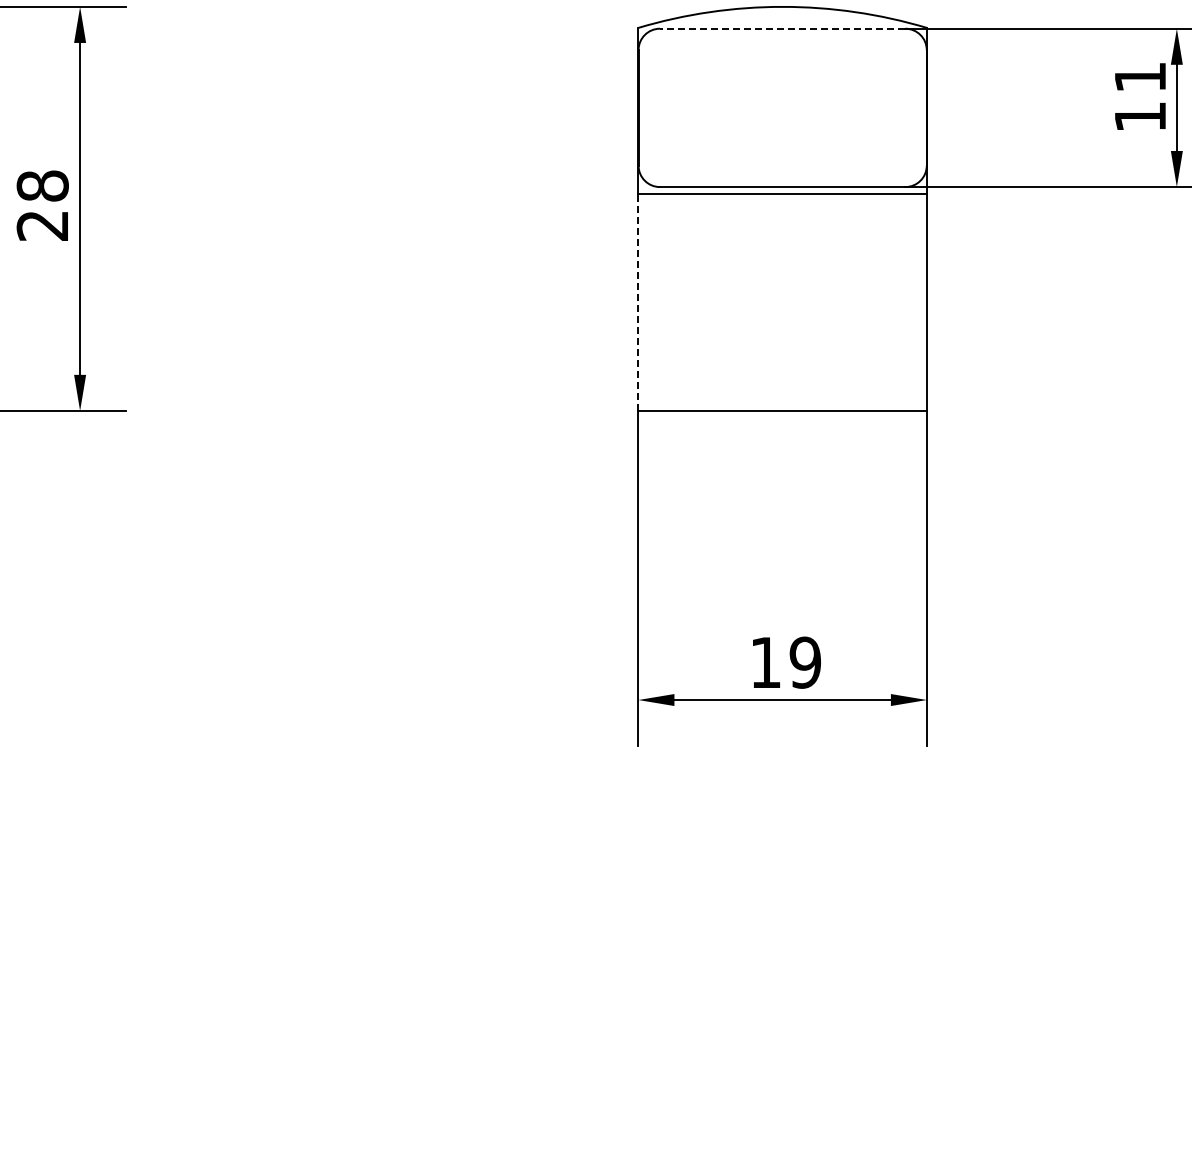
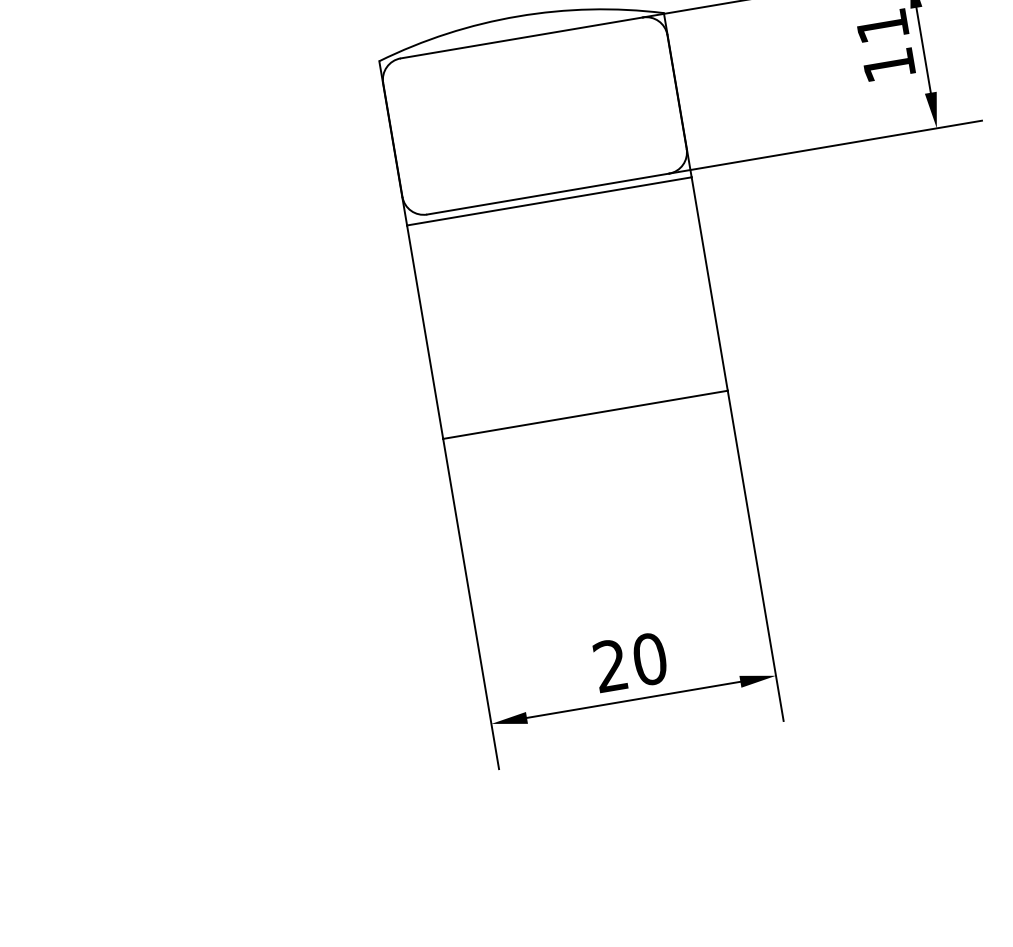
line: (782, 28) -> (521, 37), dashed -> solid
line: (638, 302) -> (425, 331), dashed -> solid
text: (785, 662) -> (630, 662), 19 -> 20

